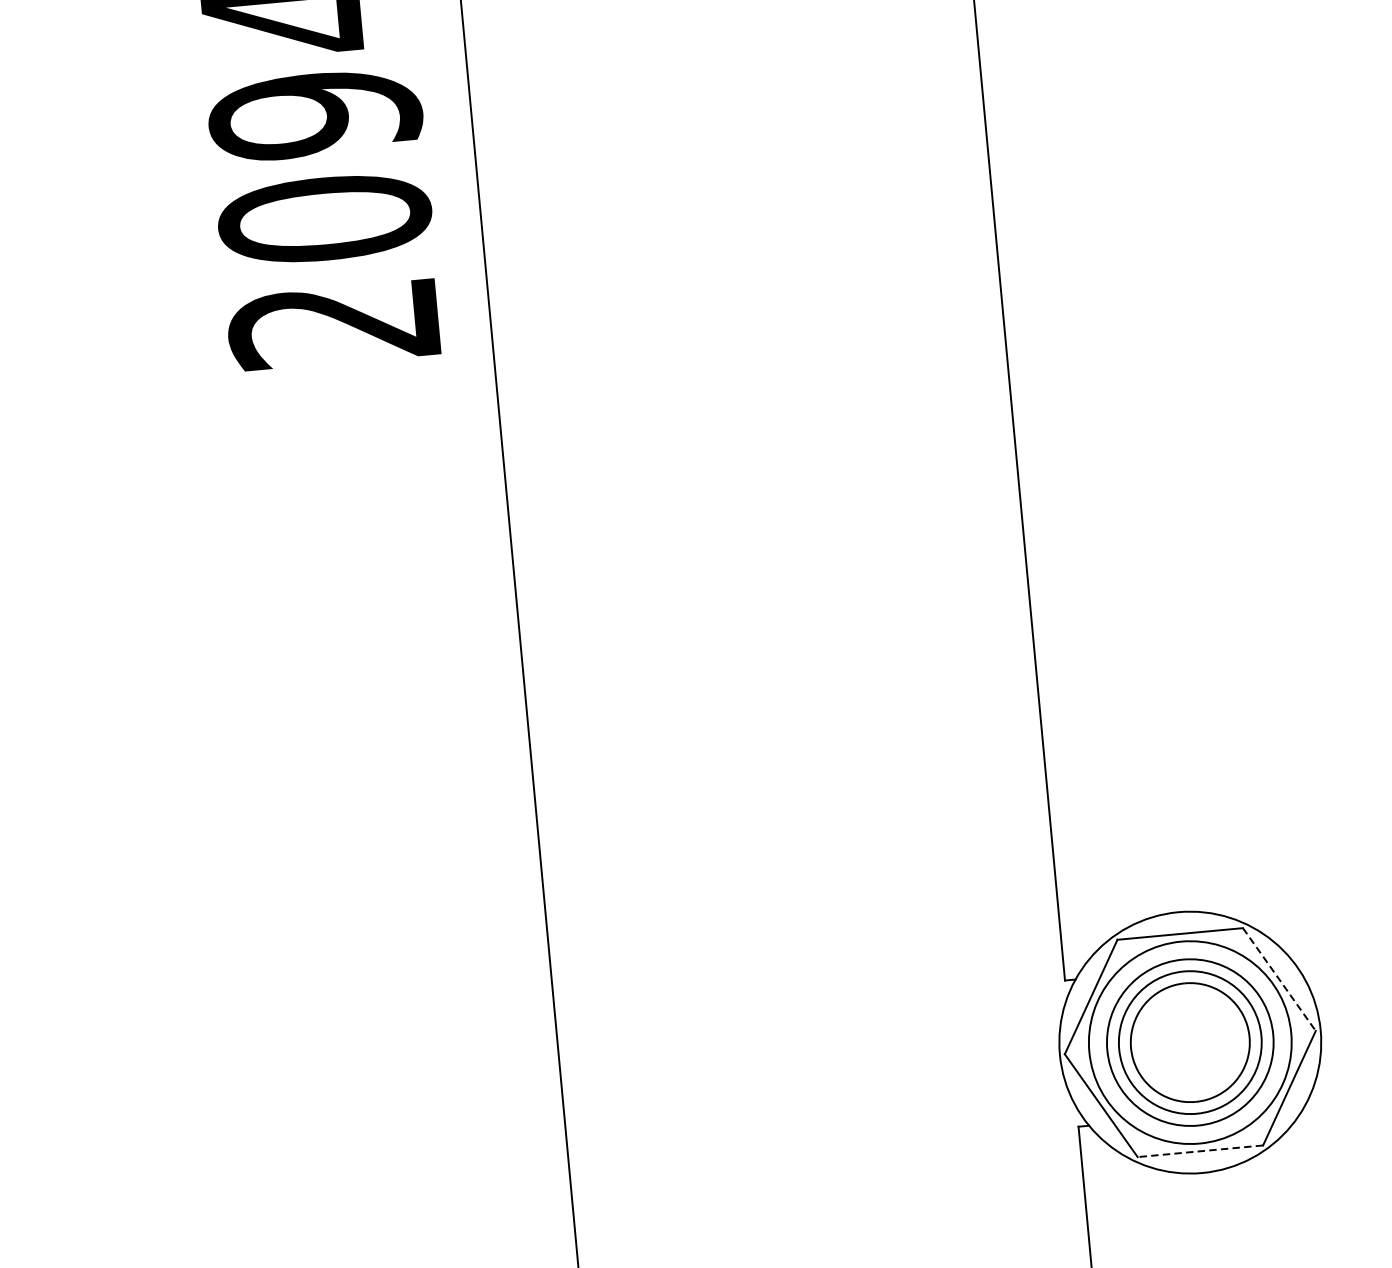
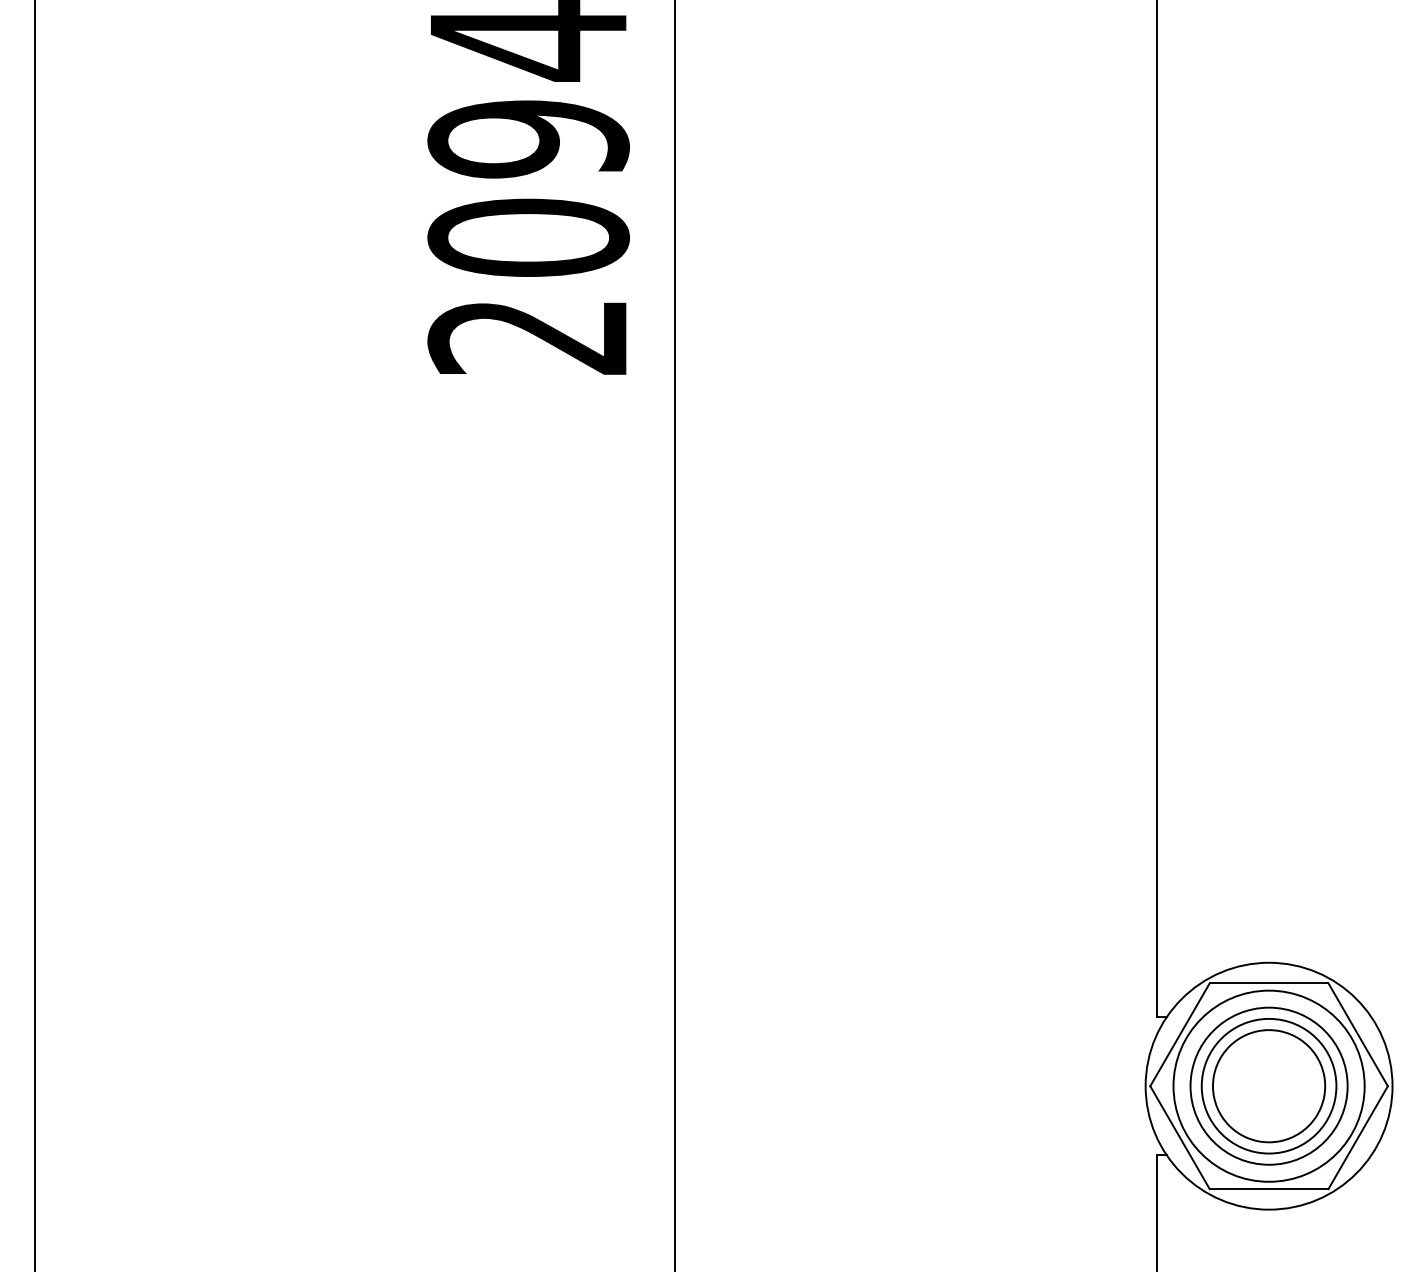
line: (1279, 980) -> (1358, 1035), dashed -> solid
line: (1199, 1151) -> (1268, 1189), dashed -> solid

